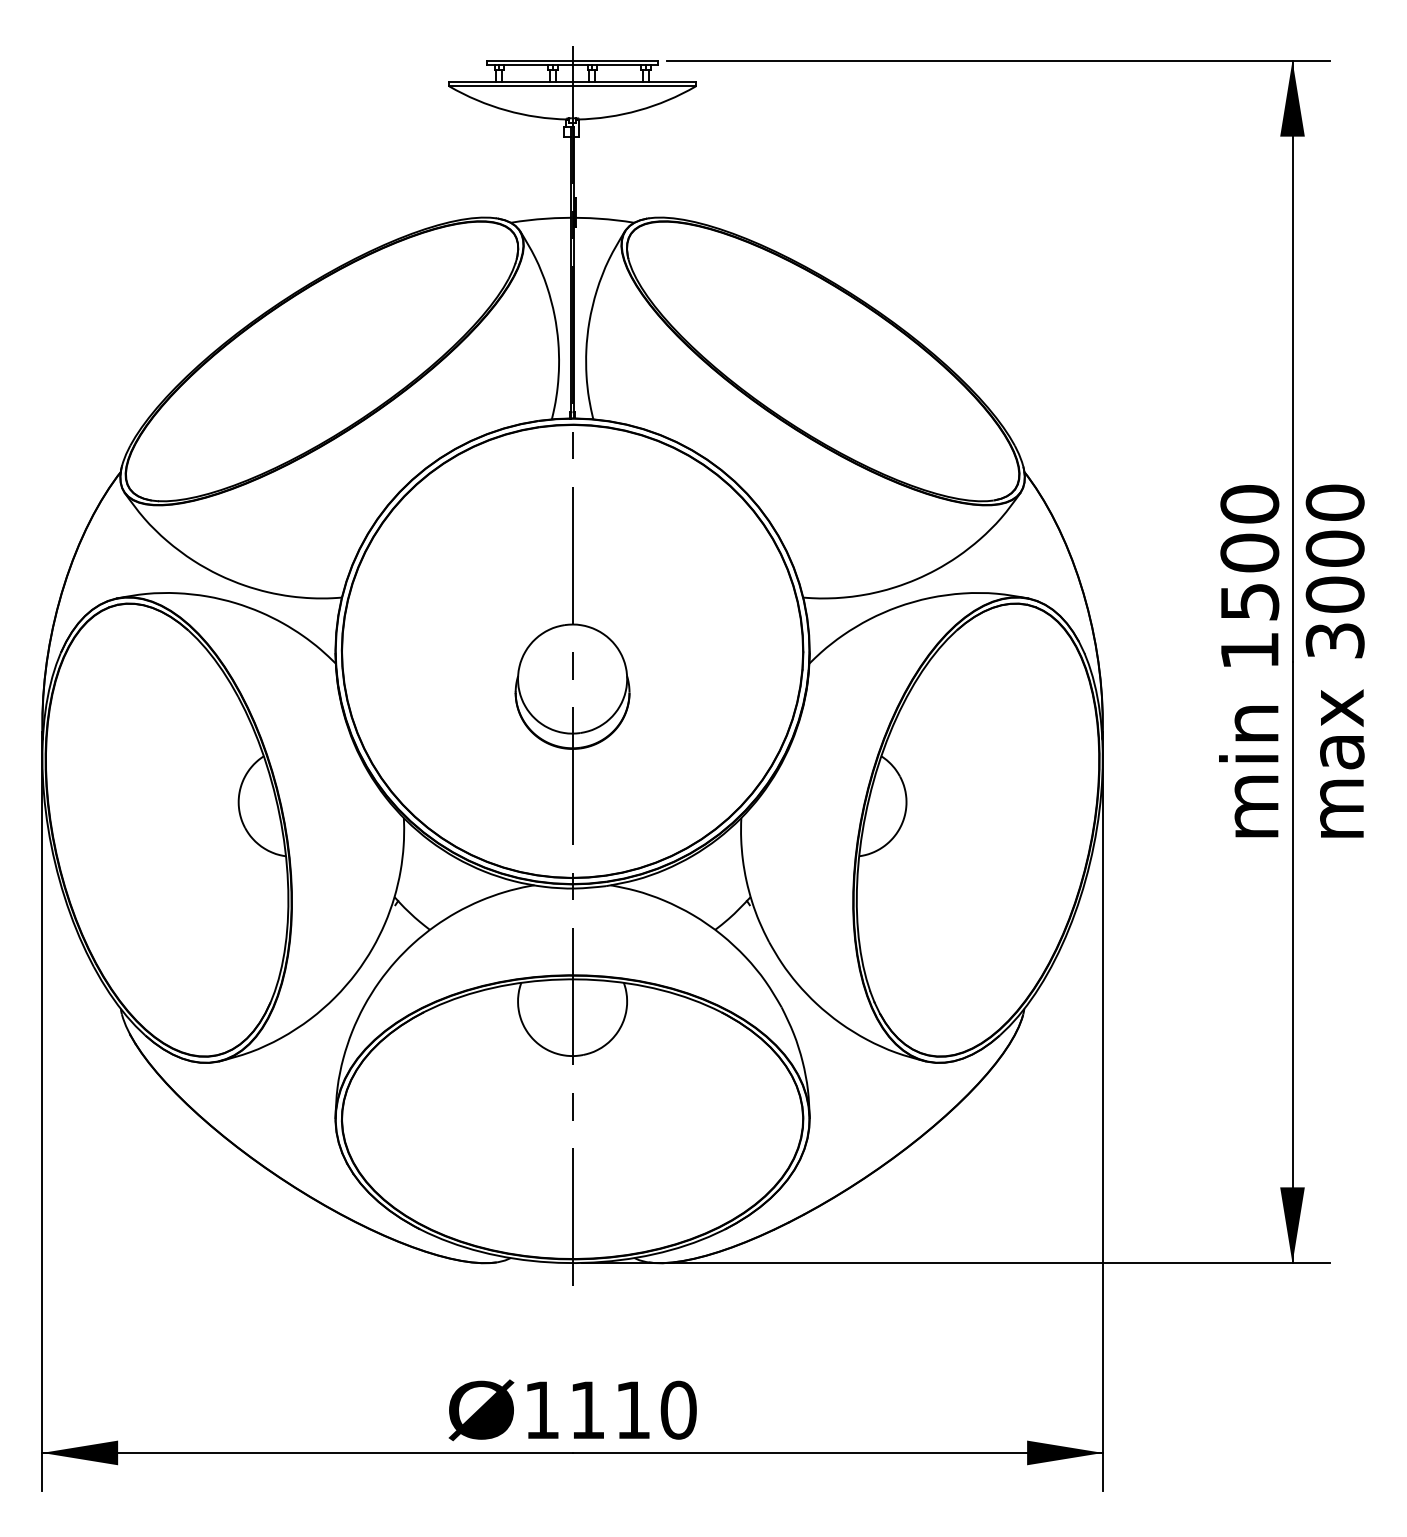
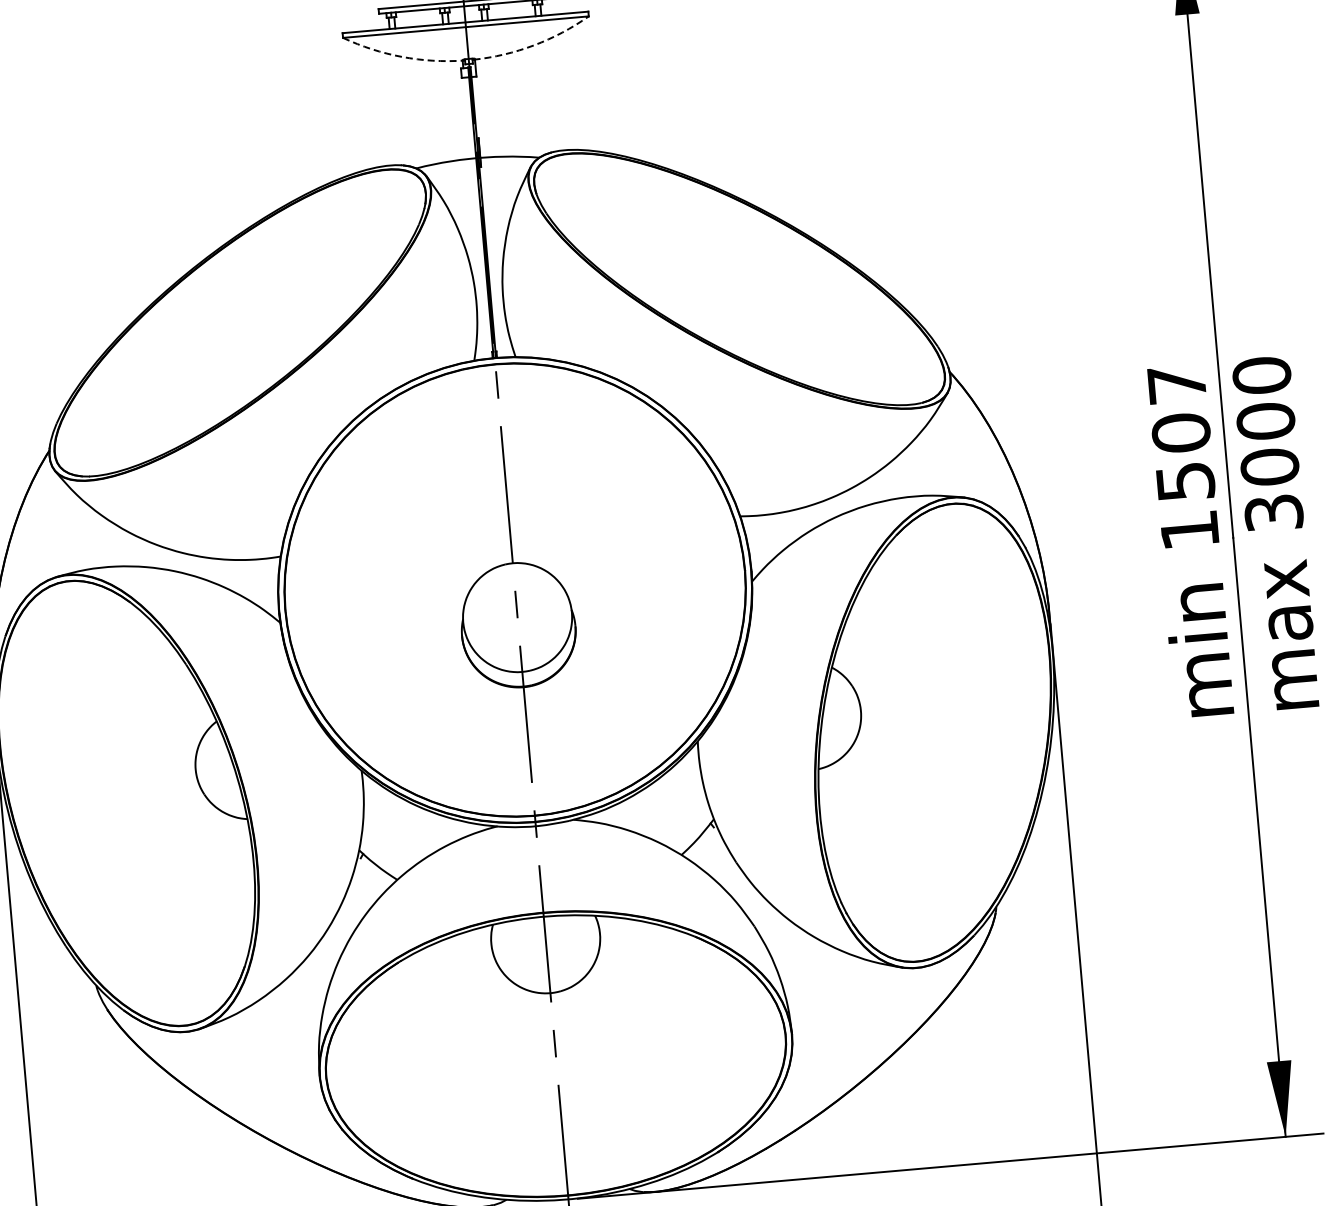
arc: (506, 110) -> (402, 56), solid -> dashed
arc: (638, 110) -> (533, 45), solid -> dashed
text: (1249, 504) -> (1176, 384), 1500 -> 1507

